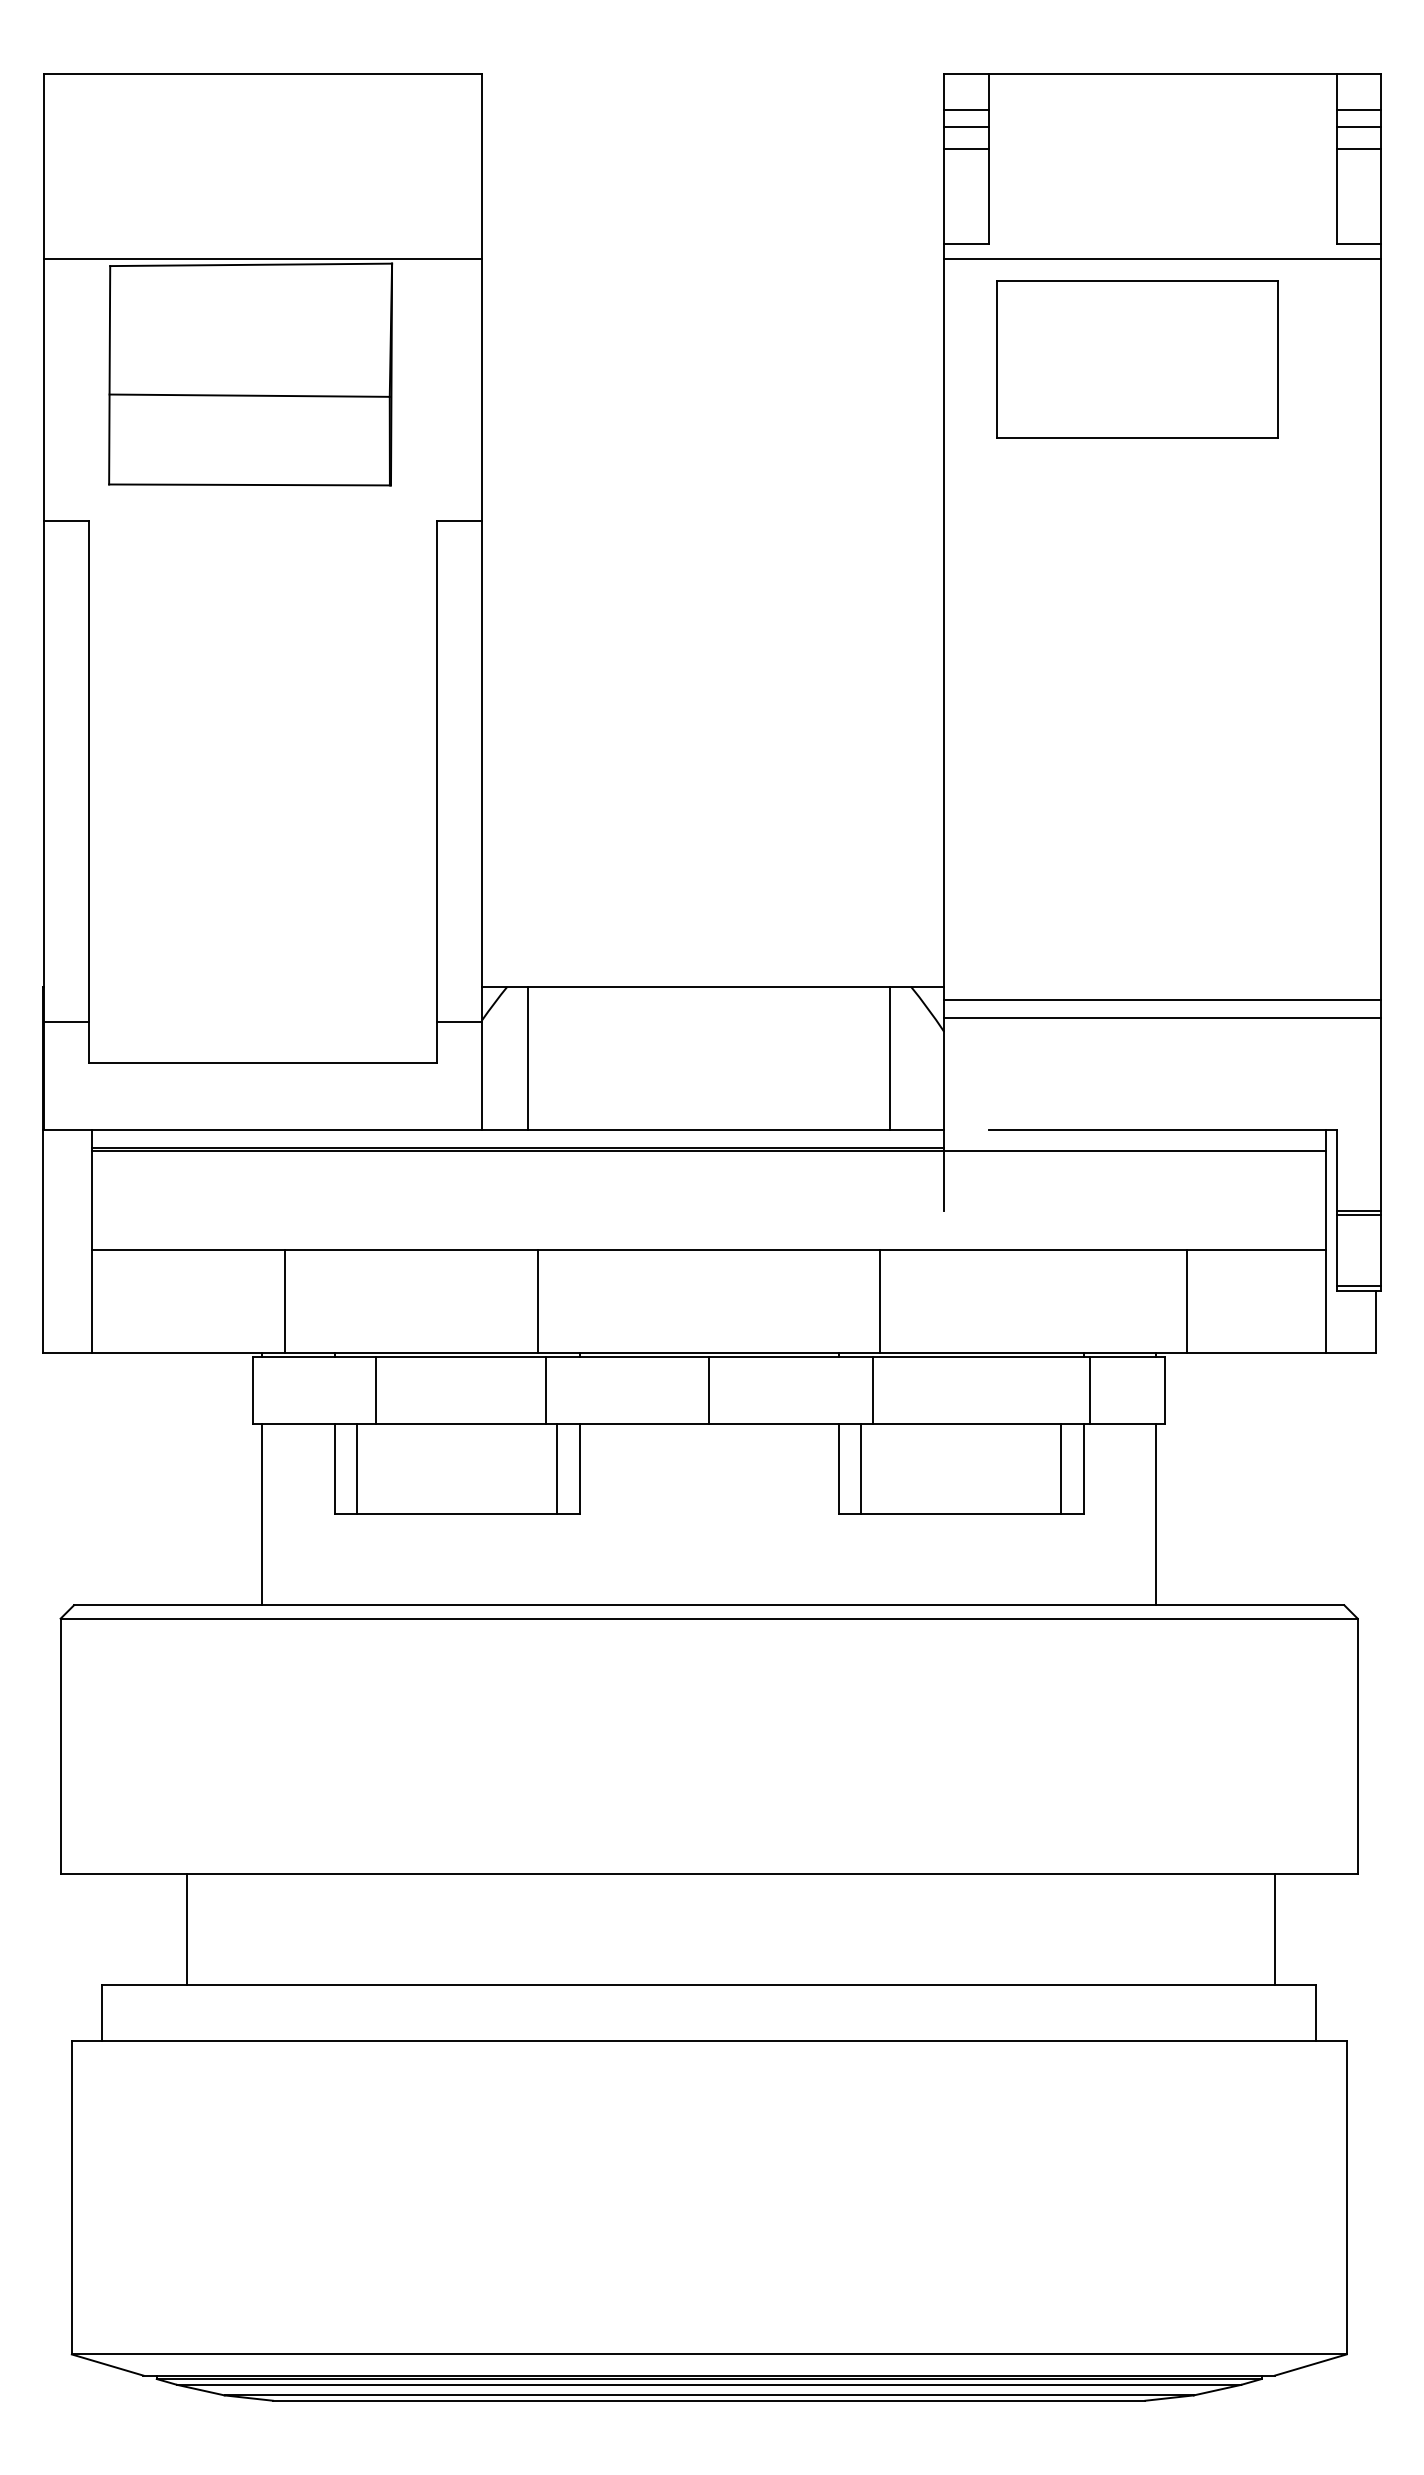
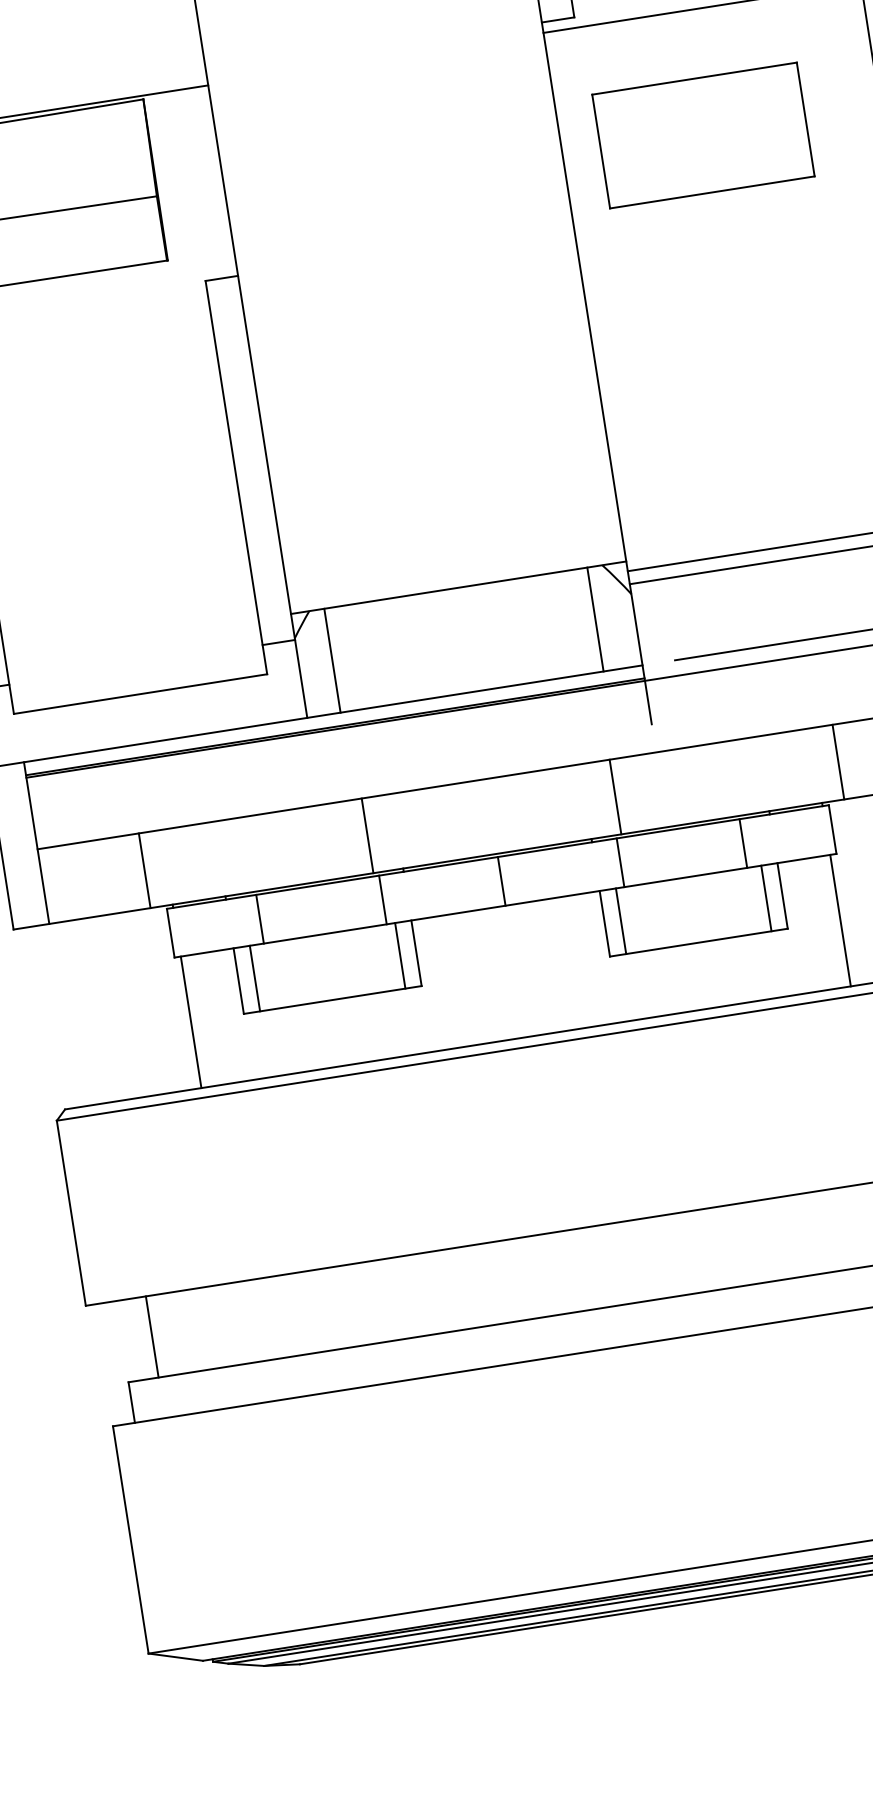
part: (1137, 359) -> (703, 135), moved
line: (285, 1300) -> (144, 870), moved
line: (1090, 1390) -> (743, 843), moved
line: (187, 1929) -> (152, 1336), moved

